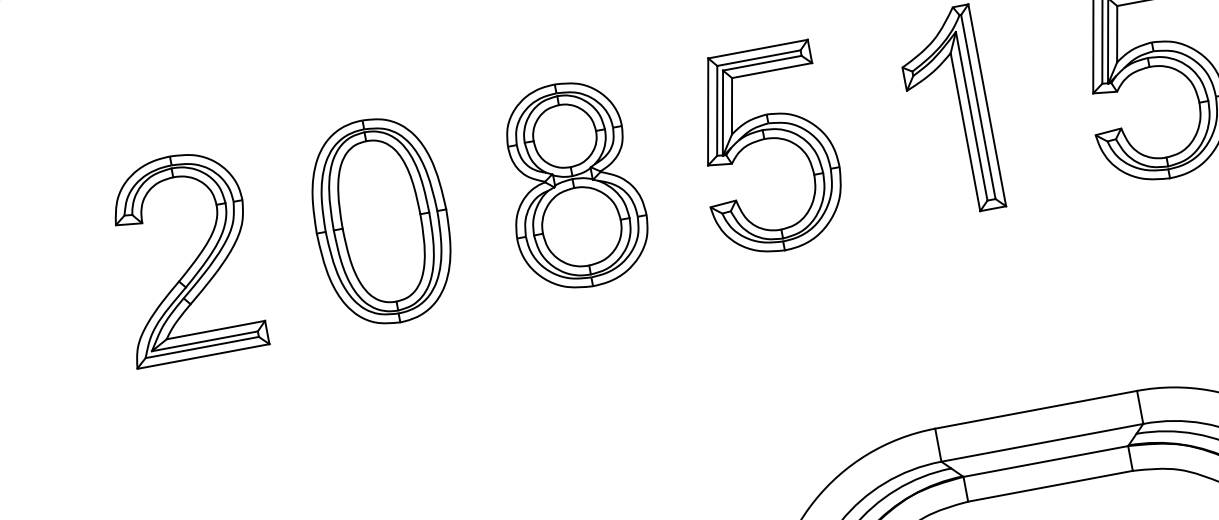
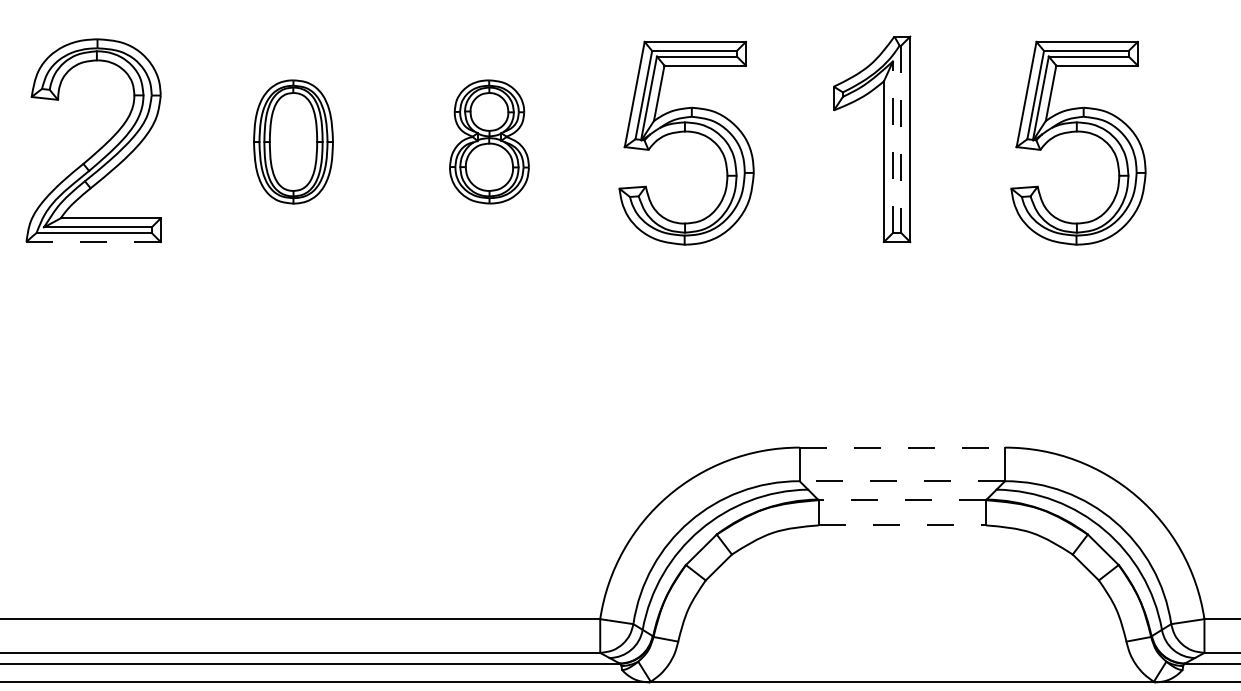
line: (978, 107) -> (901, 139), solid -> dashed
line: (971, 116) -> (892, 147), solid -> dashed
part: (574, 184) -> (489, 141), size x0.6
part: (381, 220) -> (293, 141), size x0.6
line: (203, 356) -> (93, 242), solid -> dashed
line: (1036, 409) -> (902, 447), solid -> dashed
line: (1042, 443) -> (902, 481), solid -> dashed
line: (1046, 461) -> (902, 500), solid -> dashed
line: (1050, 486) -> (902, 525), solid -> dashed

